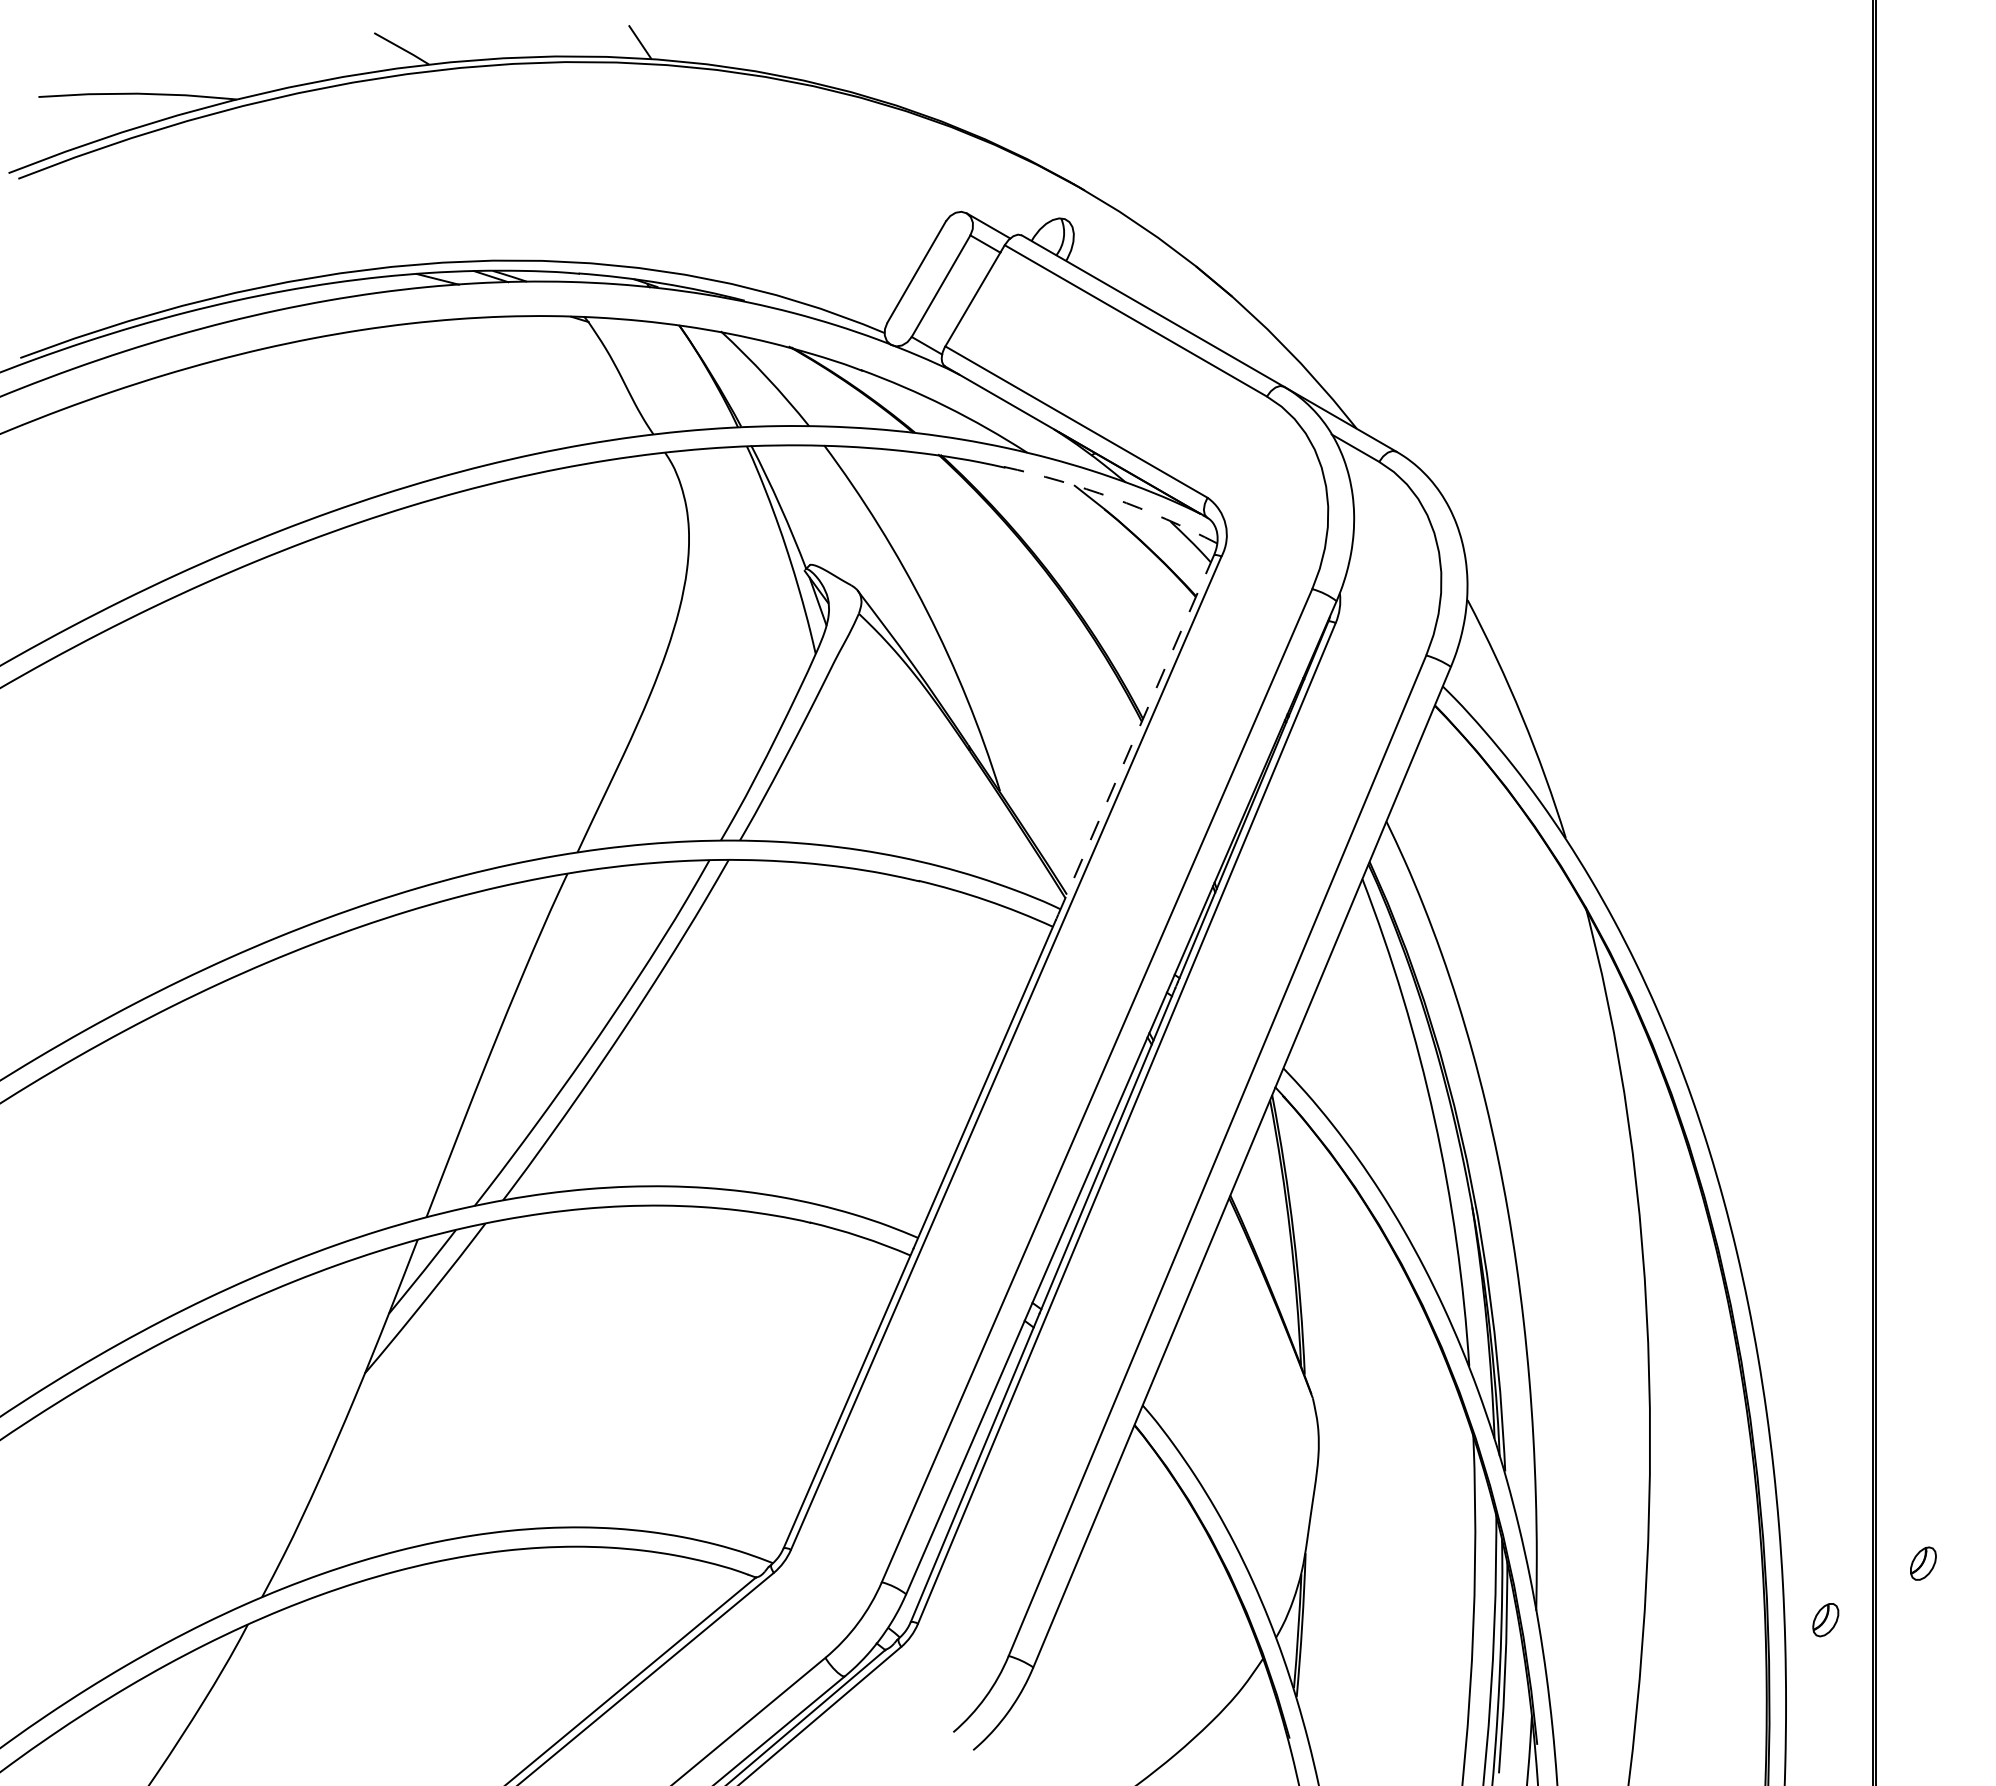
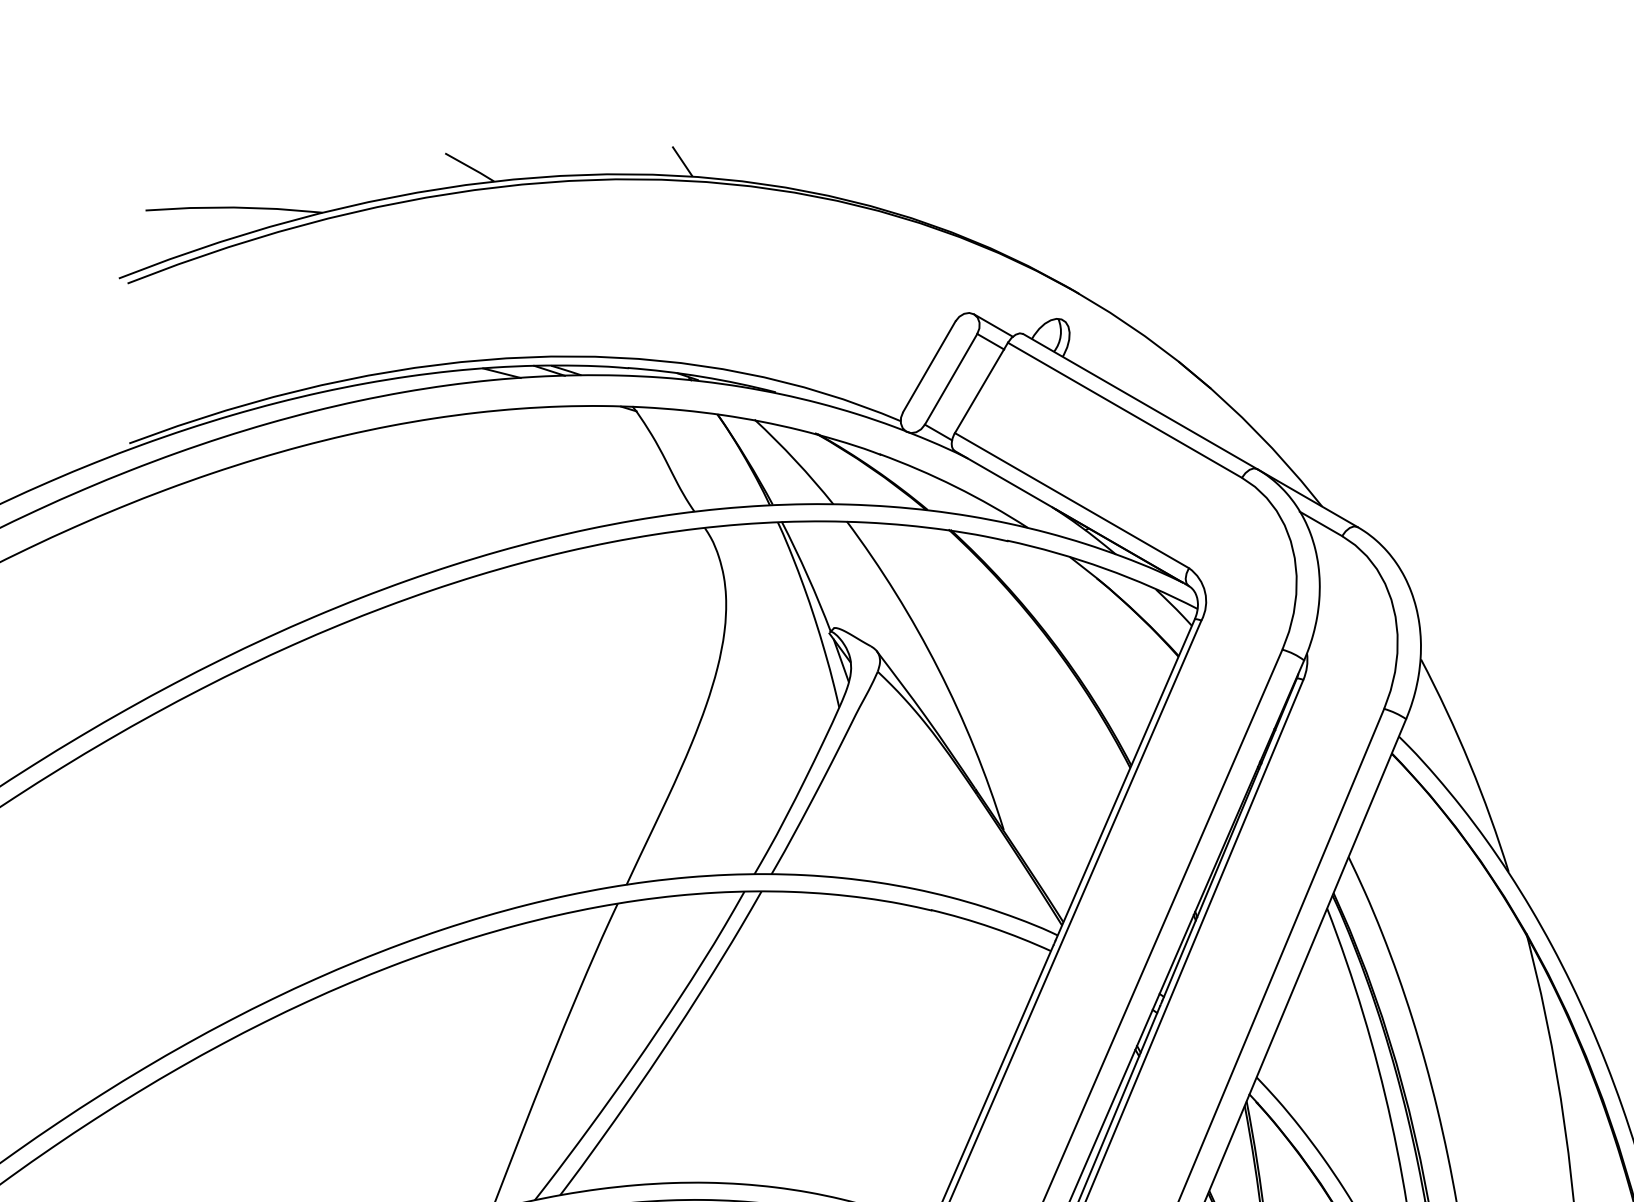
arc: (1113, 498) -> (1105, 568), dashed -> solid
line: (1136, 734) -> (1125, 779), dashed -> solid

